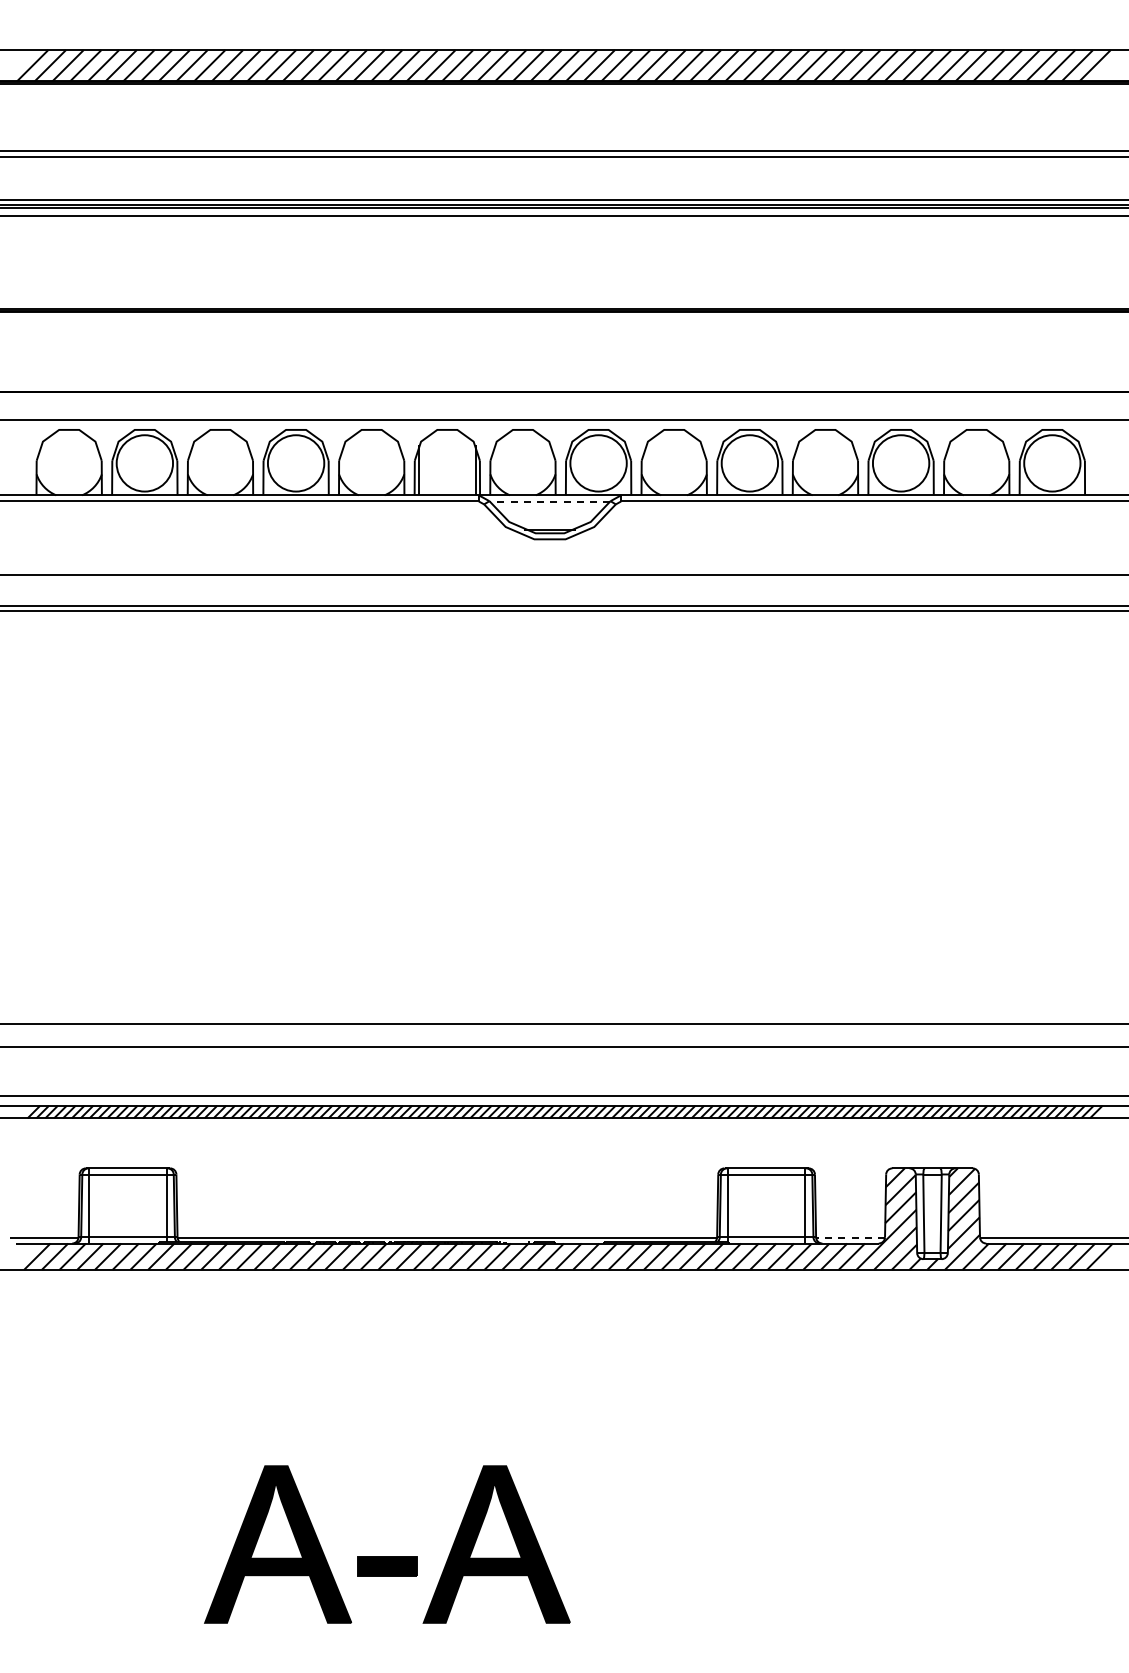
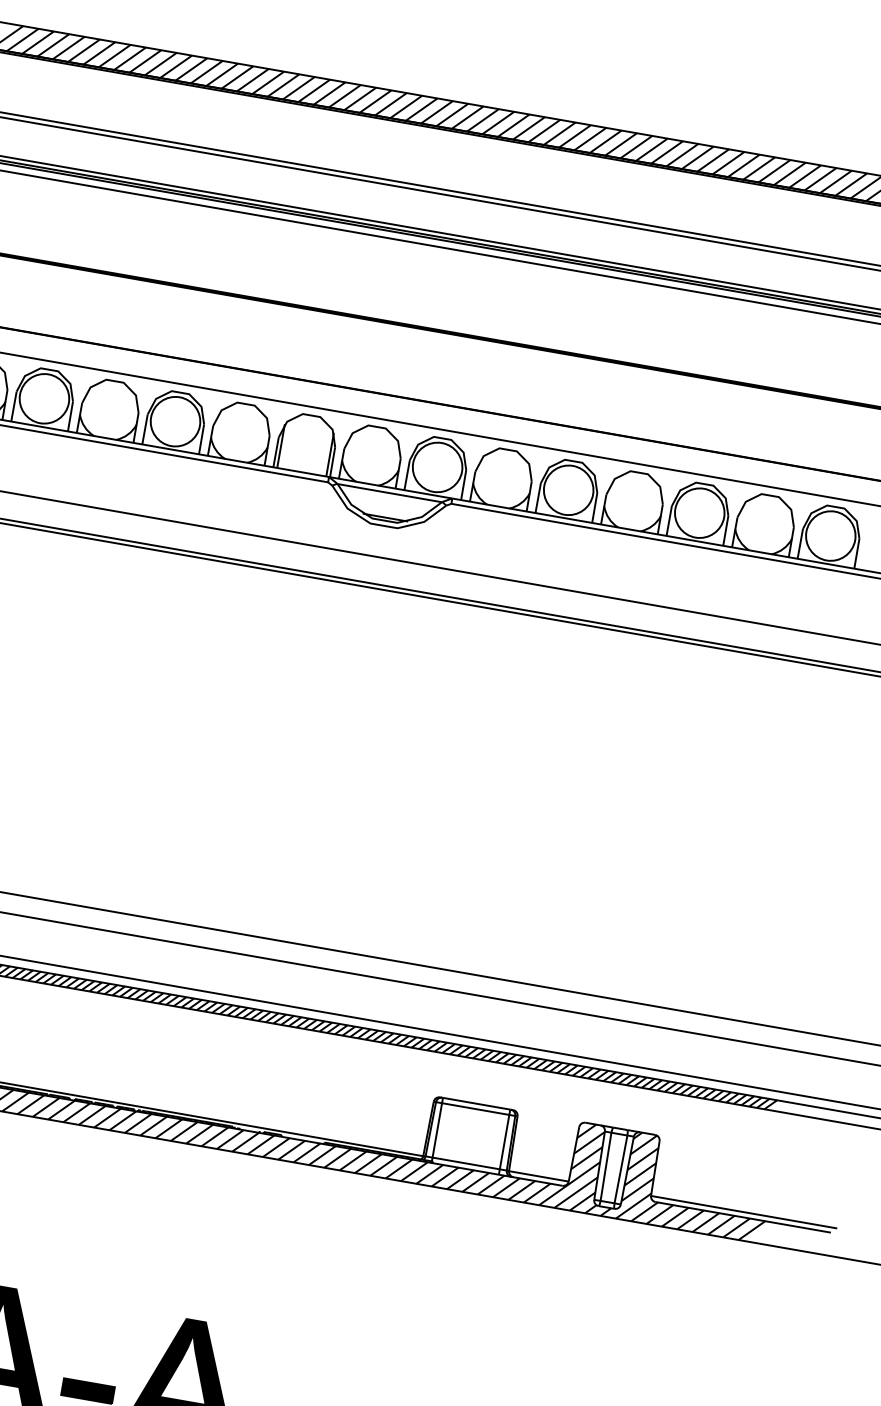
line: (549, 501) -> (389, 493), dashed -> solid
line: (850, 1237) -> (538, 1176), dashed -> solid

